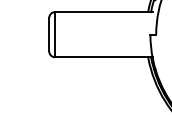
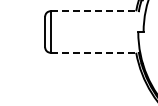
line: (103, 12) -> (95, 11), solid -> dashed
line: (103, 56) -> (95, 52), solid -> dashed

